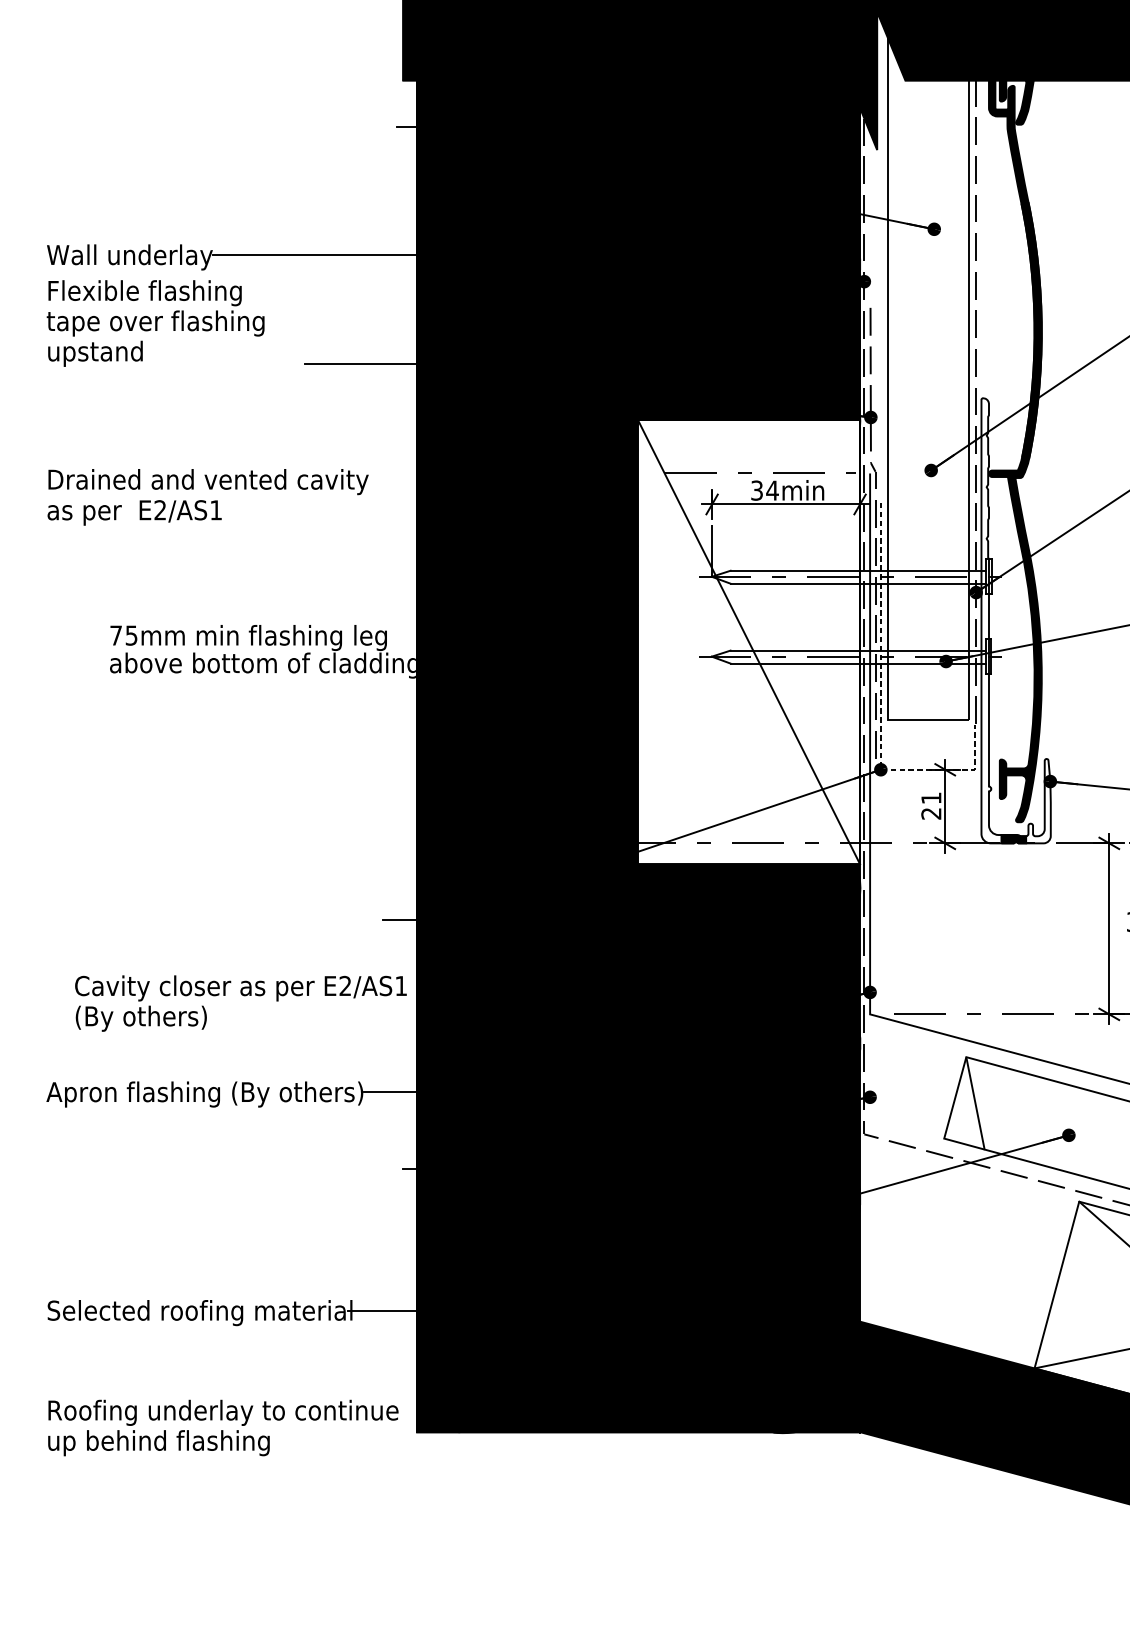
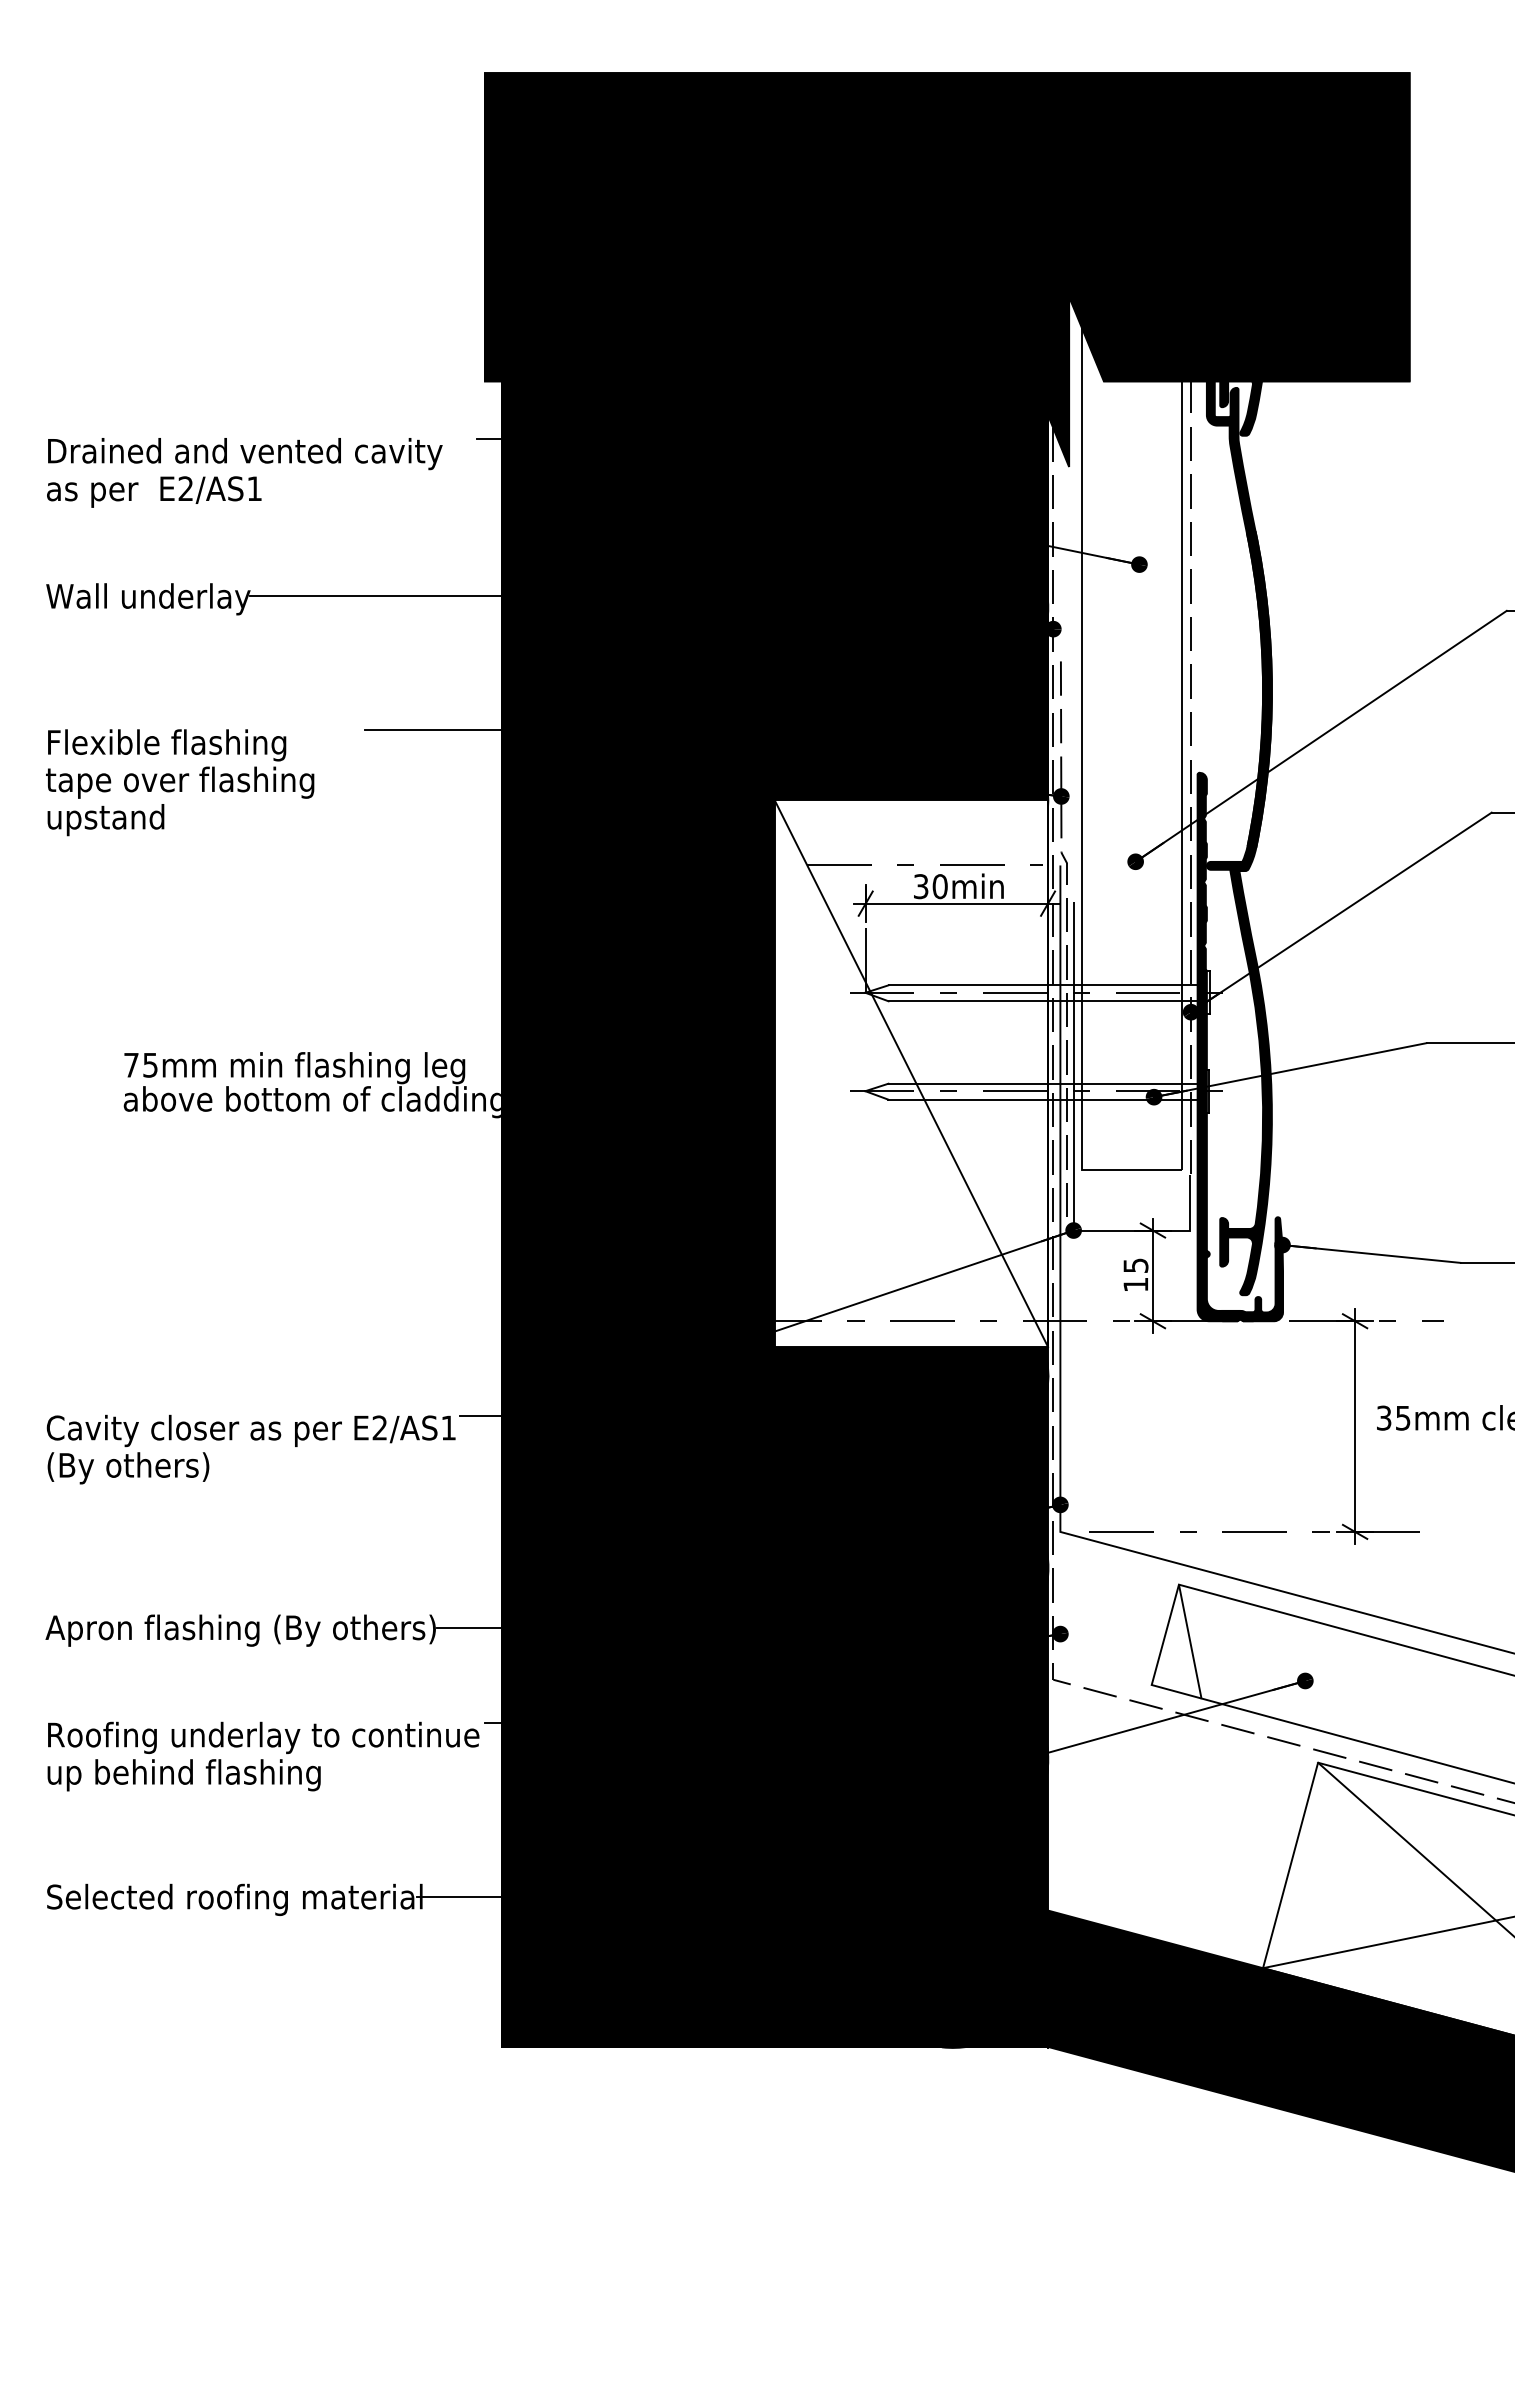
text: (155, 323) -> (180, 782), moved
text: (772, 490) -> (940, 886), 34min -> 30min
text: (207, 497) -> (244, 472), moved
fill: (1016, 620) -> (1240, 1046), added
line: (880, 706) -> (1073, 1152), dashed -> solid
text: (931, 806) -> (1135, 1275), 21 -> 15
text: (240, 1003) -> (250, 1449), moved
text: (223, 1427) -> (263, 1756), moved

